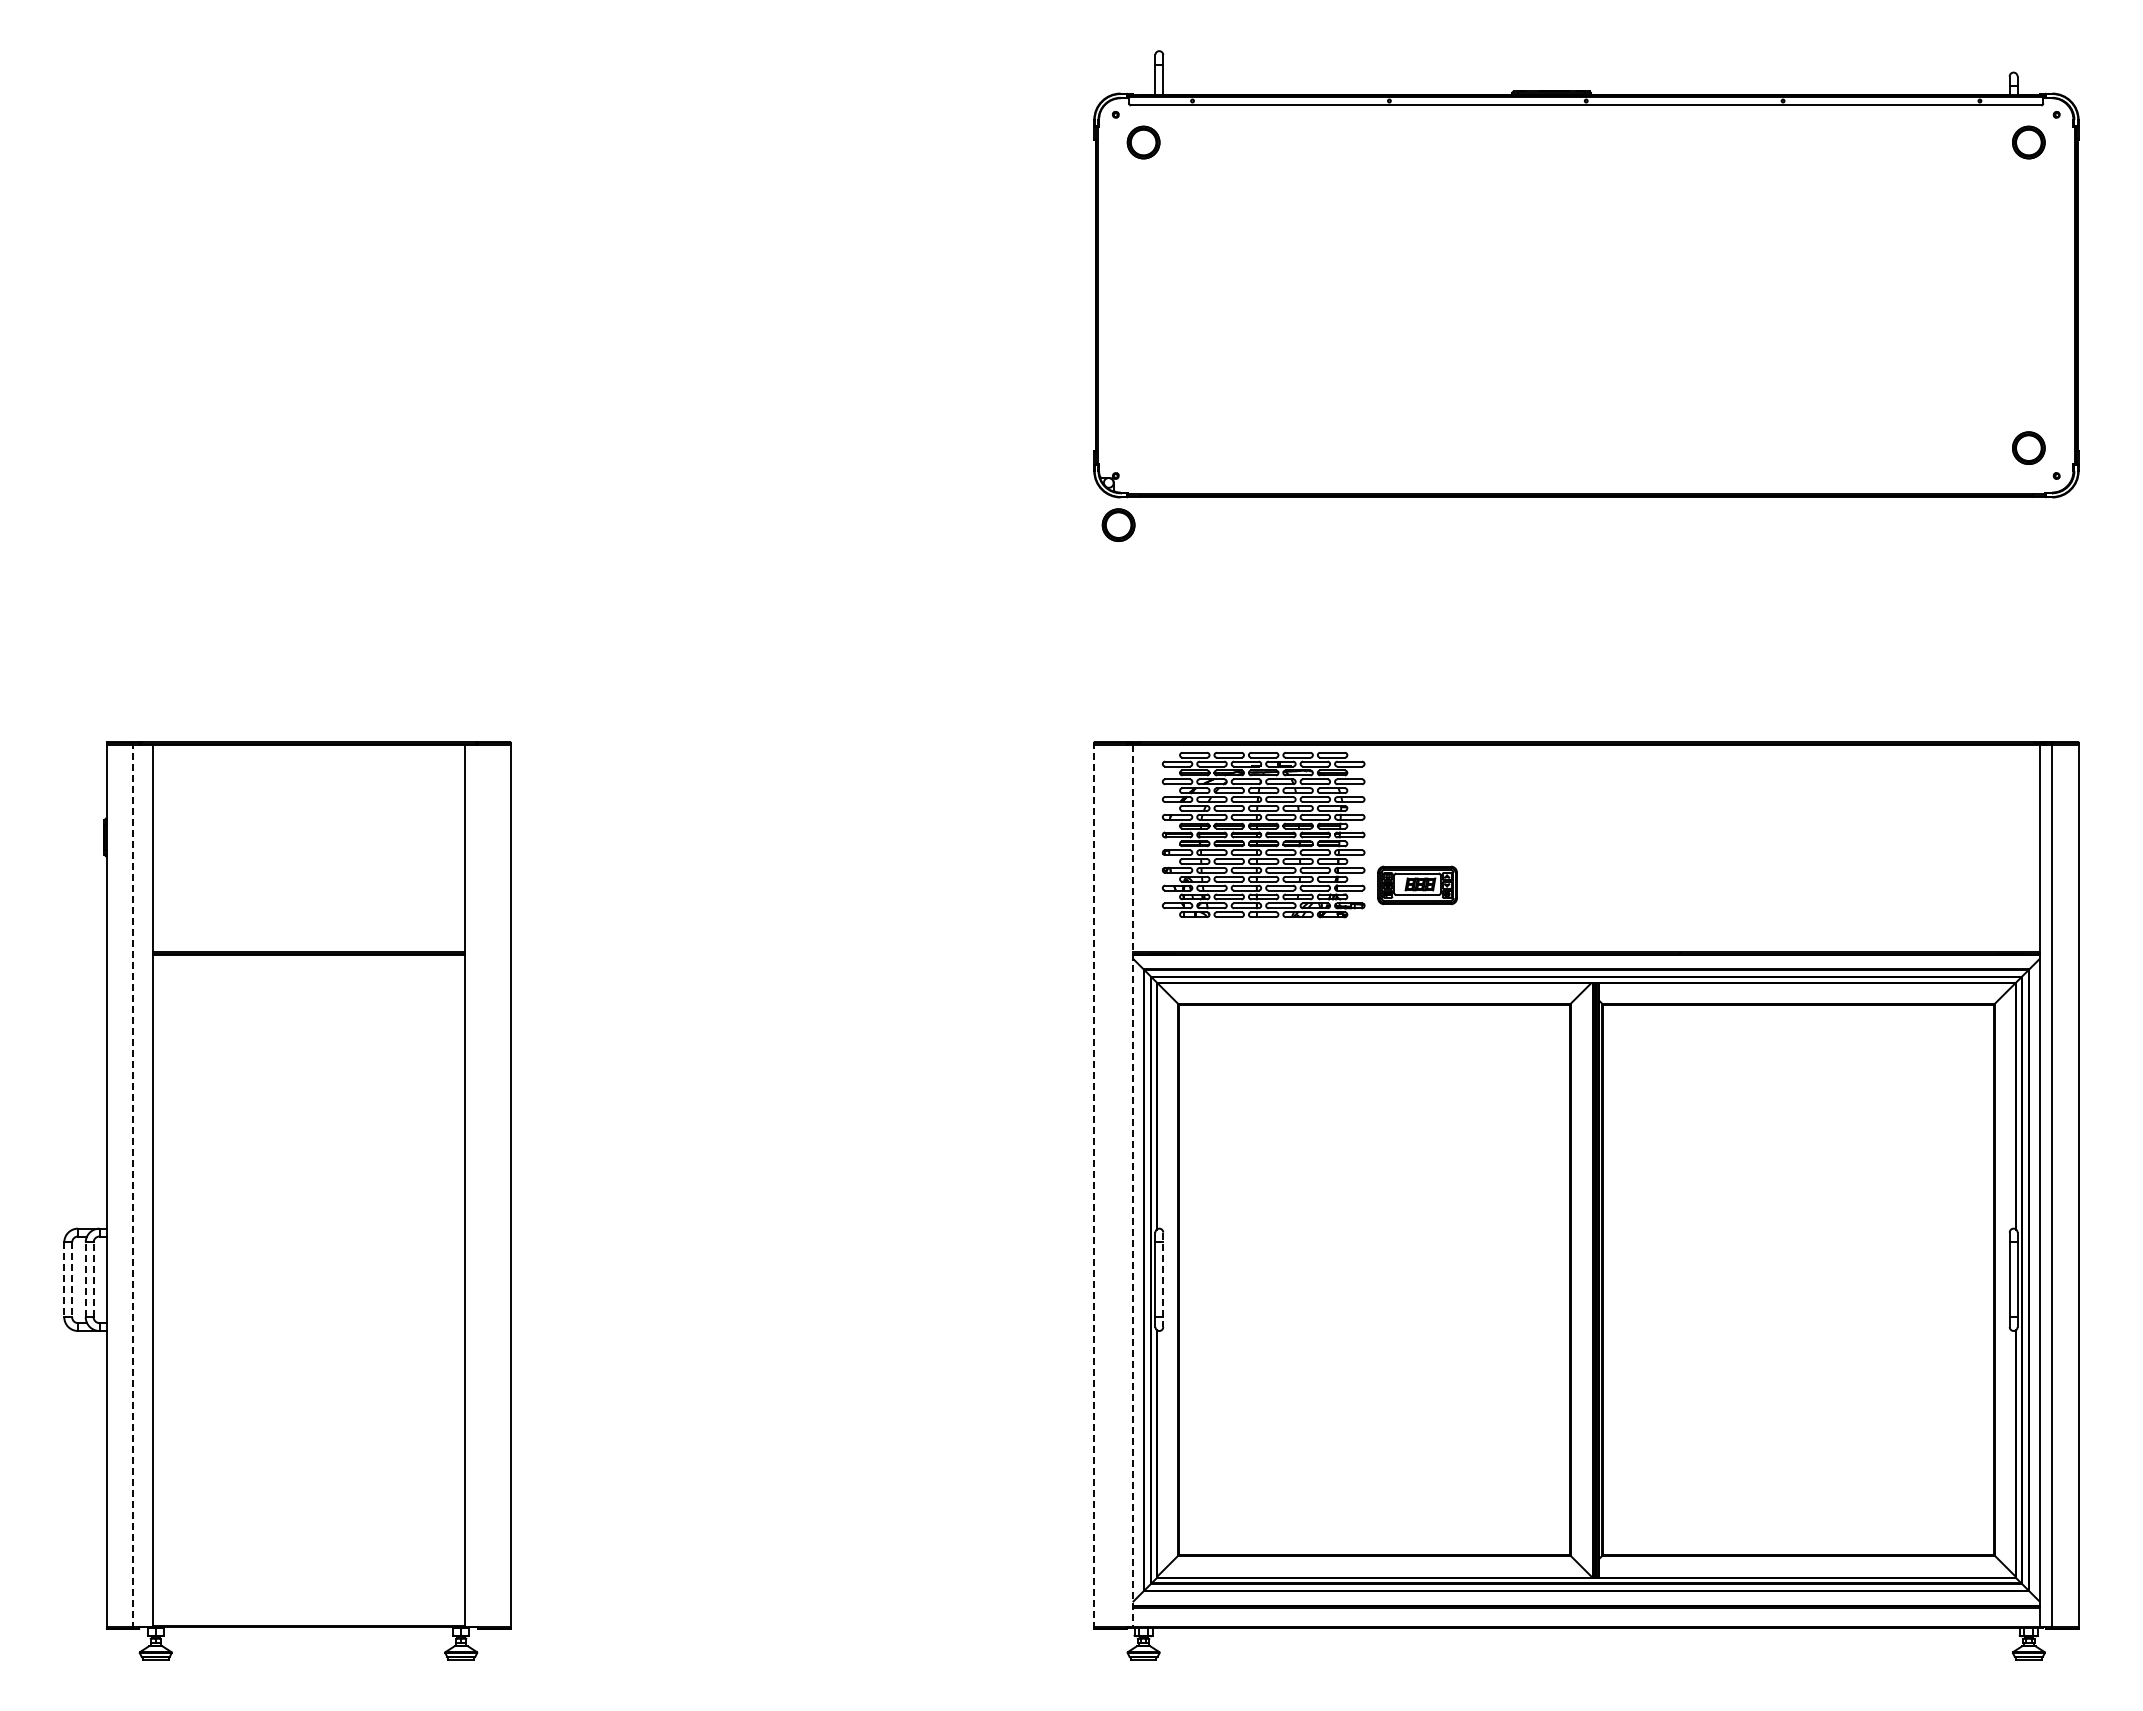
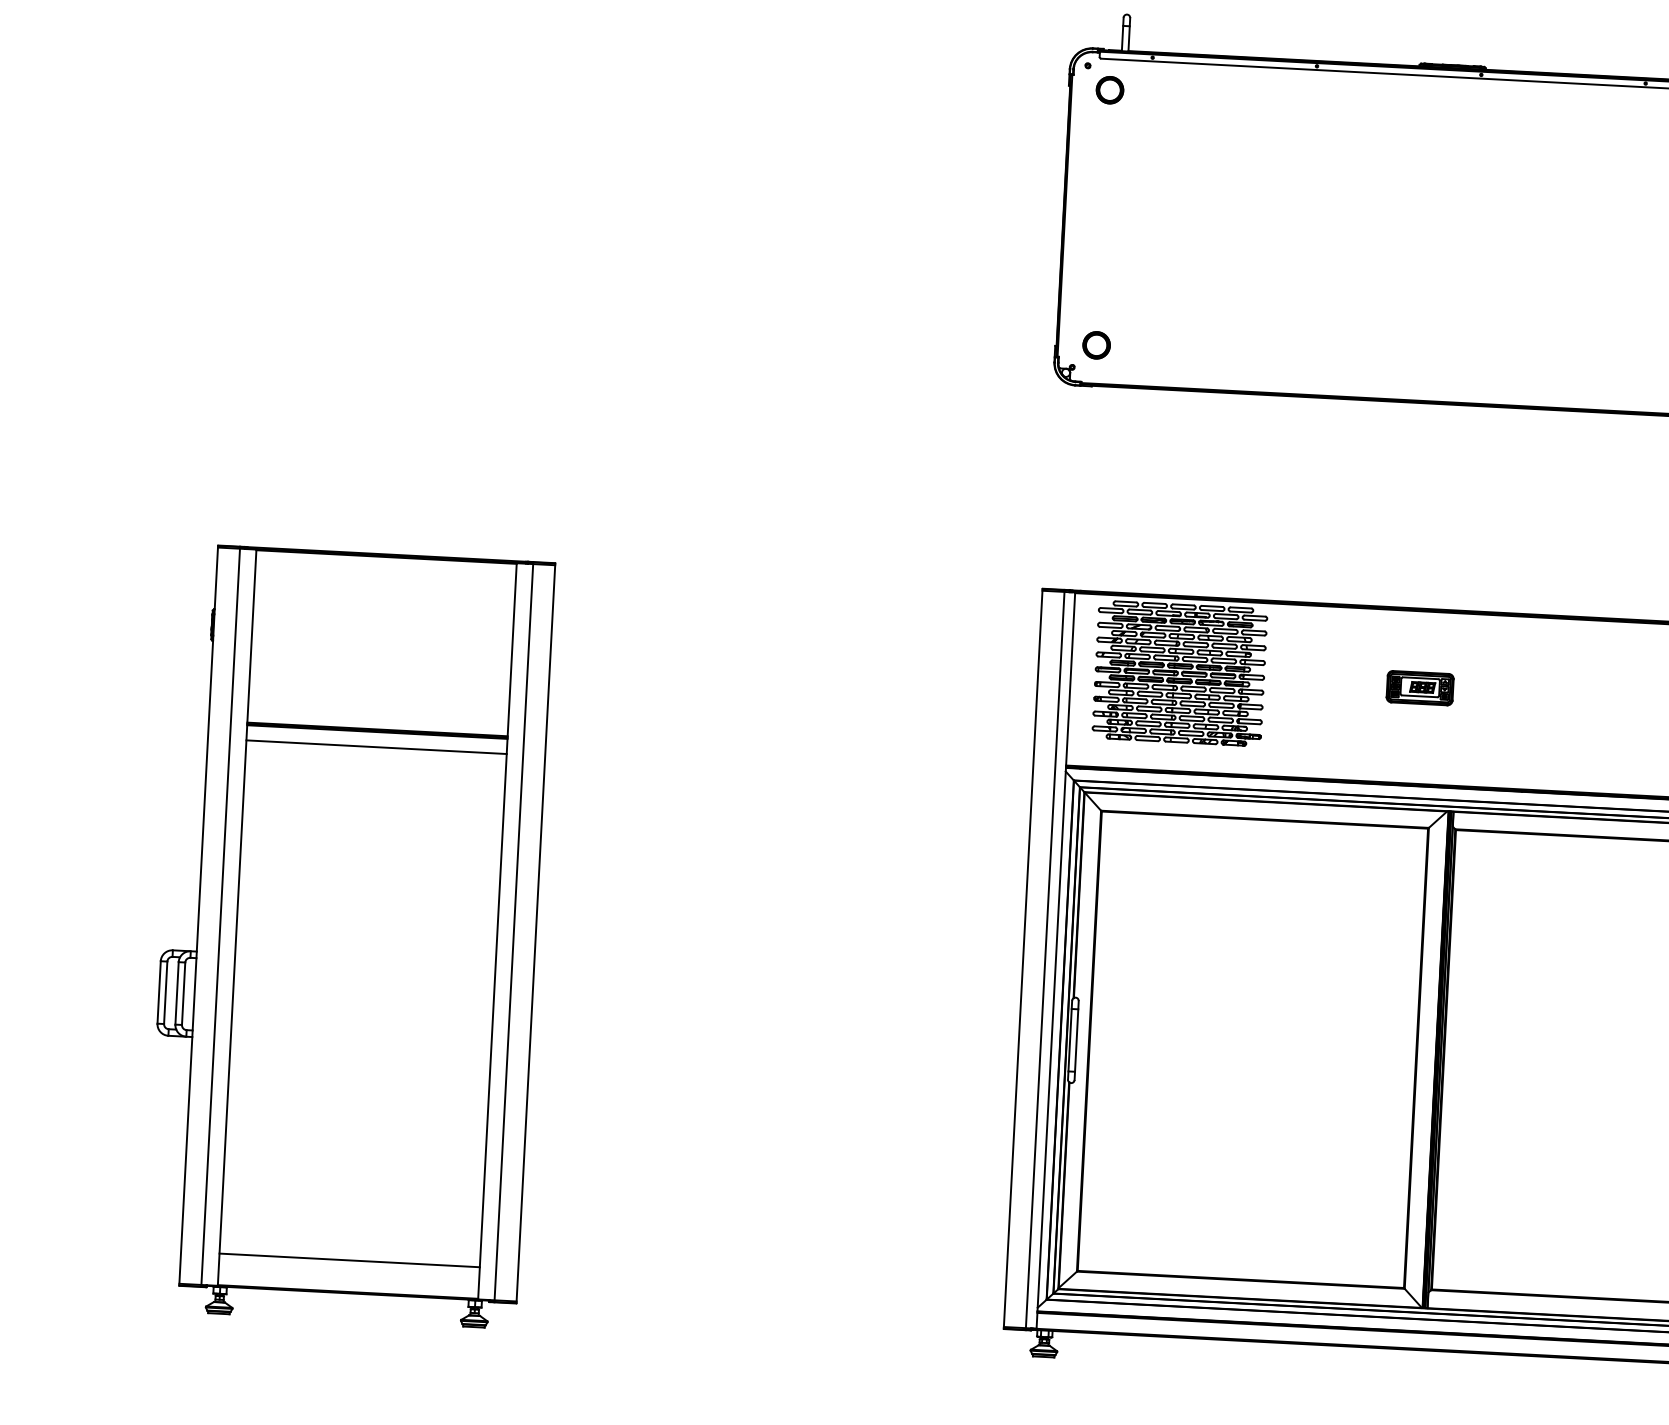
part: (1118, 524) -> (1096, 344), moved
part: (1417, 885) -> (1420, 688), moved
line: (308, 973) -> (376, 747), added
line: (133, 1185) -> (221, 916), dashed -> solid
line: (484, 1185) -> (514, 932), added
line: (1094, 1185) -> (1023, 958), dashed -> solid
line: (1120, 1185) -> (1045, 959), added
line: (1133, 1185) -> (1055, 960), dashed -> solid
line: (85, 1279) -> (176, 993), dashed -> solid
line: (93, 1279) -> (183, 993), dashed -> solid
line: (64, 1280) -> (159, 993), dashed -> solid
line: (72, 1280) -> (165, 993), dashed -> solid
line: (1163, 1280) -> (1076, 1041), dashed -> solid
line: (308, 1587) -> (349, 1260), added

